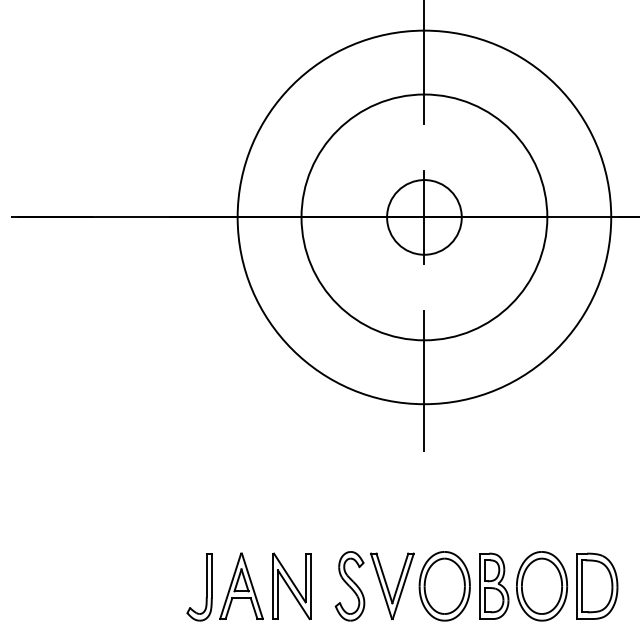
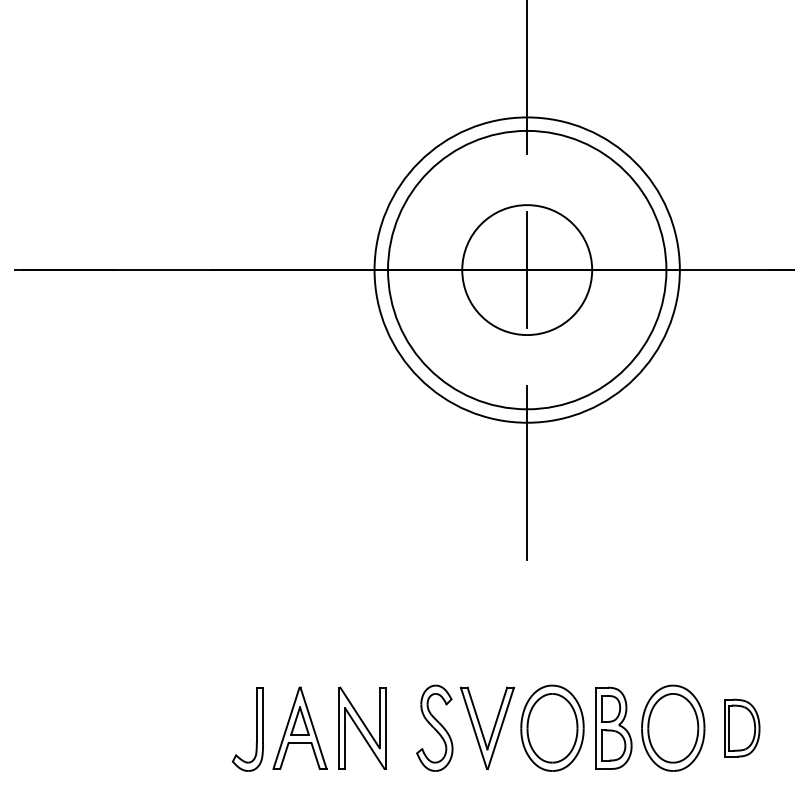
circle: (424, 217) -> (527, 270), size x0.6
circle: (424, 217) -> (527, 270), size x1.4
part: (597, 585) -> (742, 727), size x0.7

